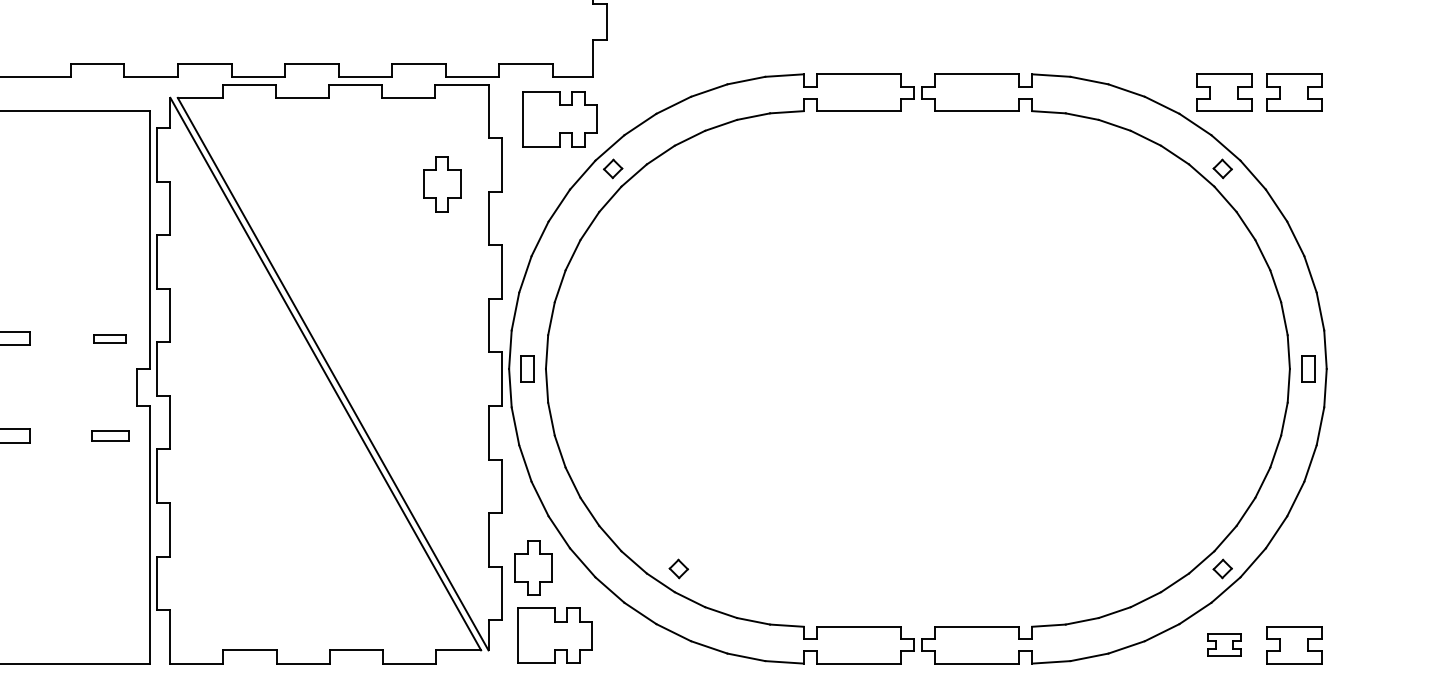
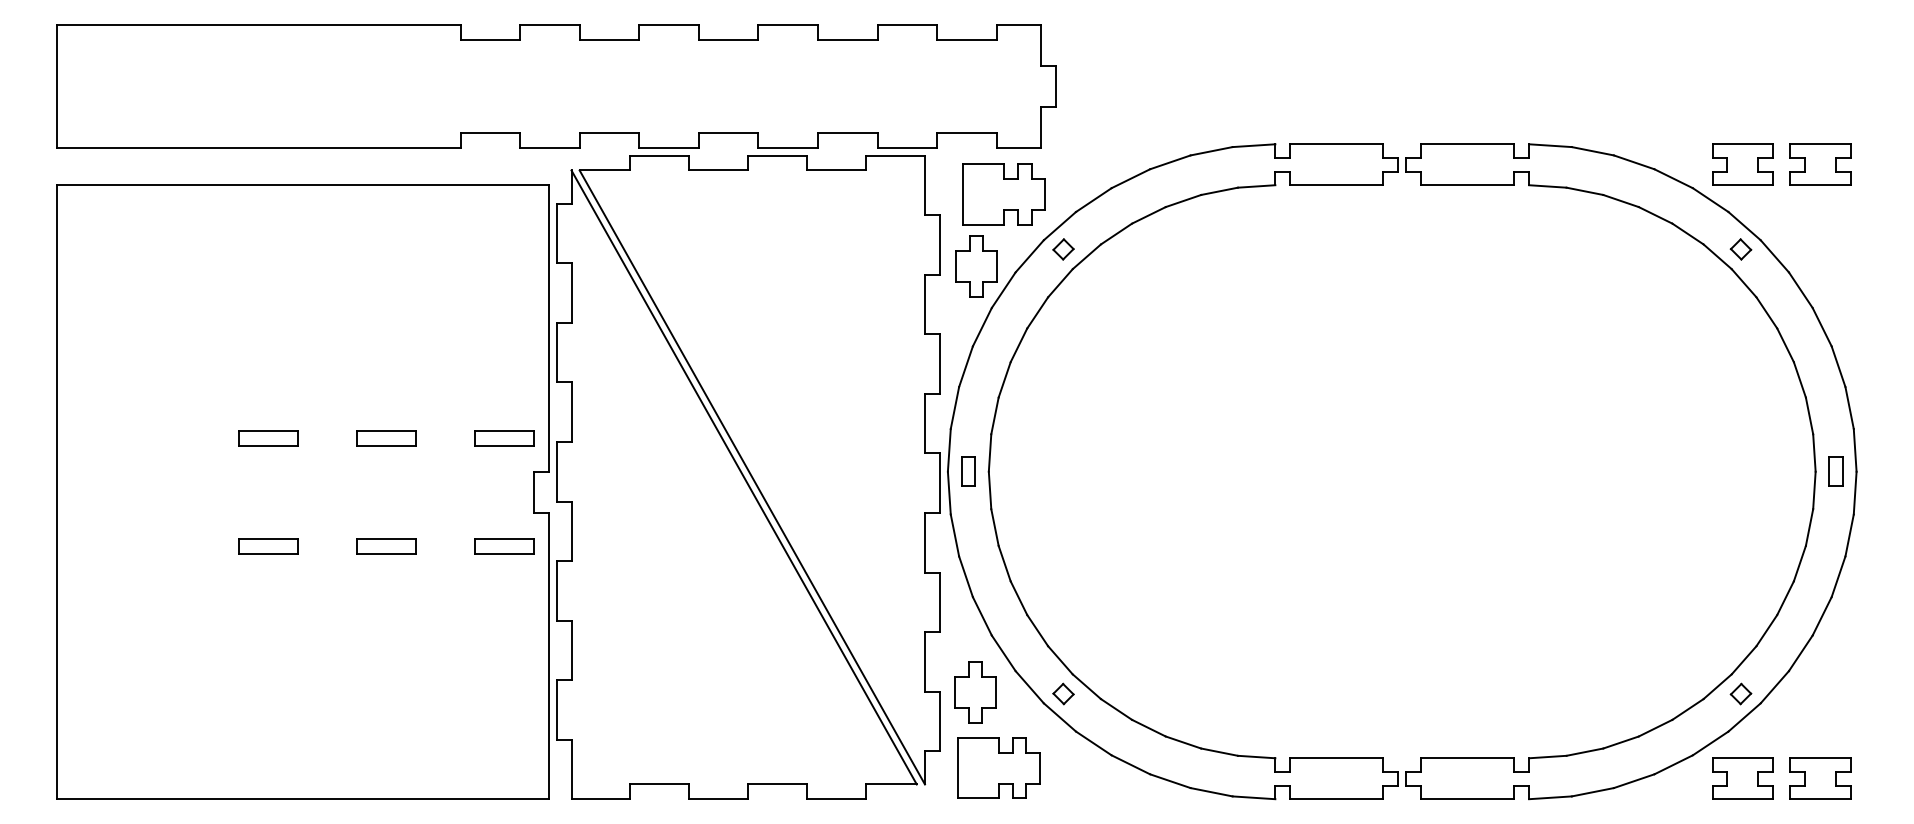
part: (442, 184) -> (976, 266), moved
part: (110, 339) -> (504, 438), size x1.67
part: (110, 436) -> (504, 546), size x1.43
part: (678, 568) -> (1063, 693), moved
part: (1224, 644) -> (1742, 778), size x1.67

